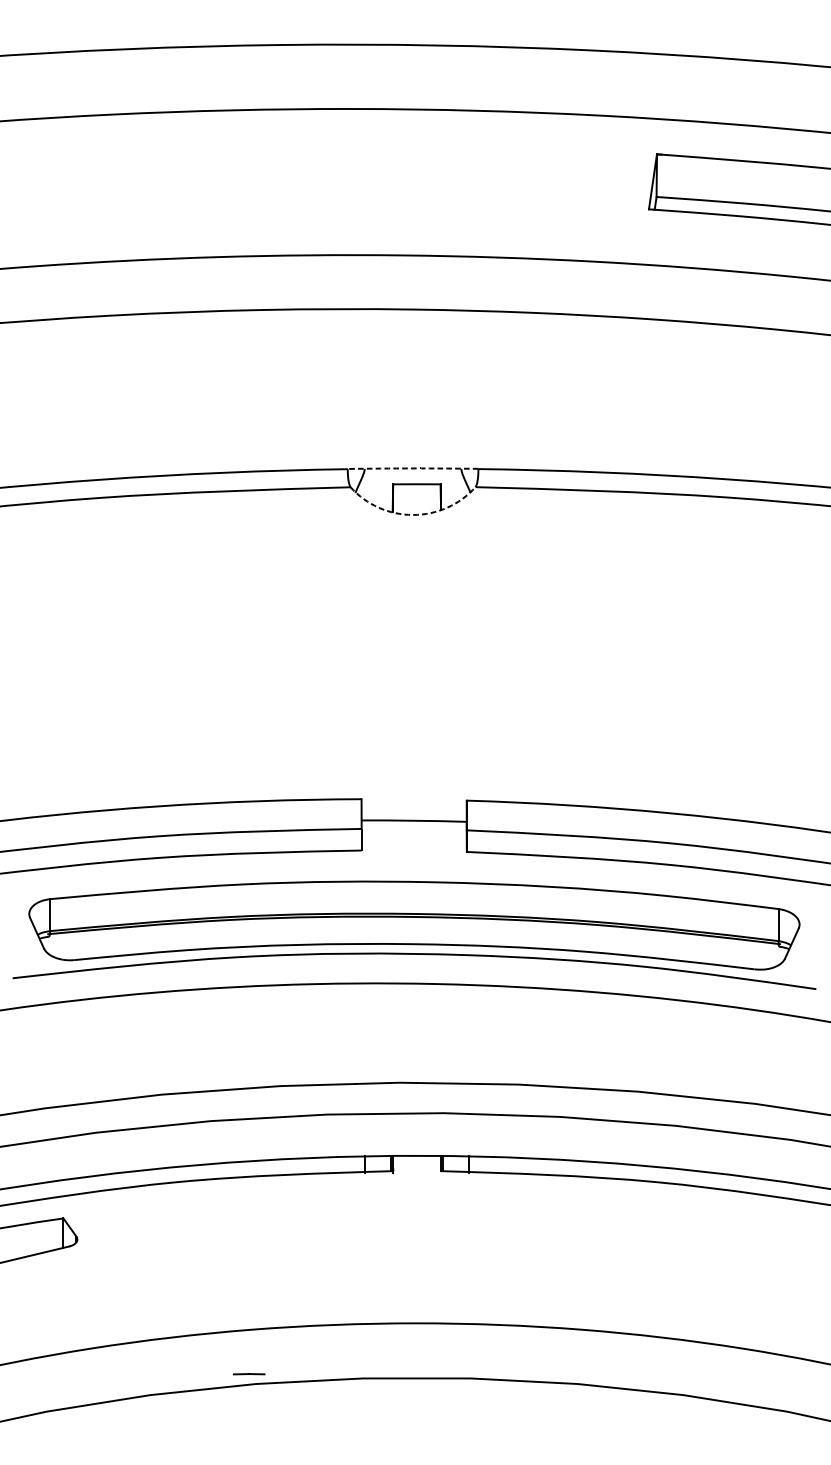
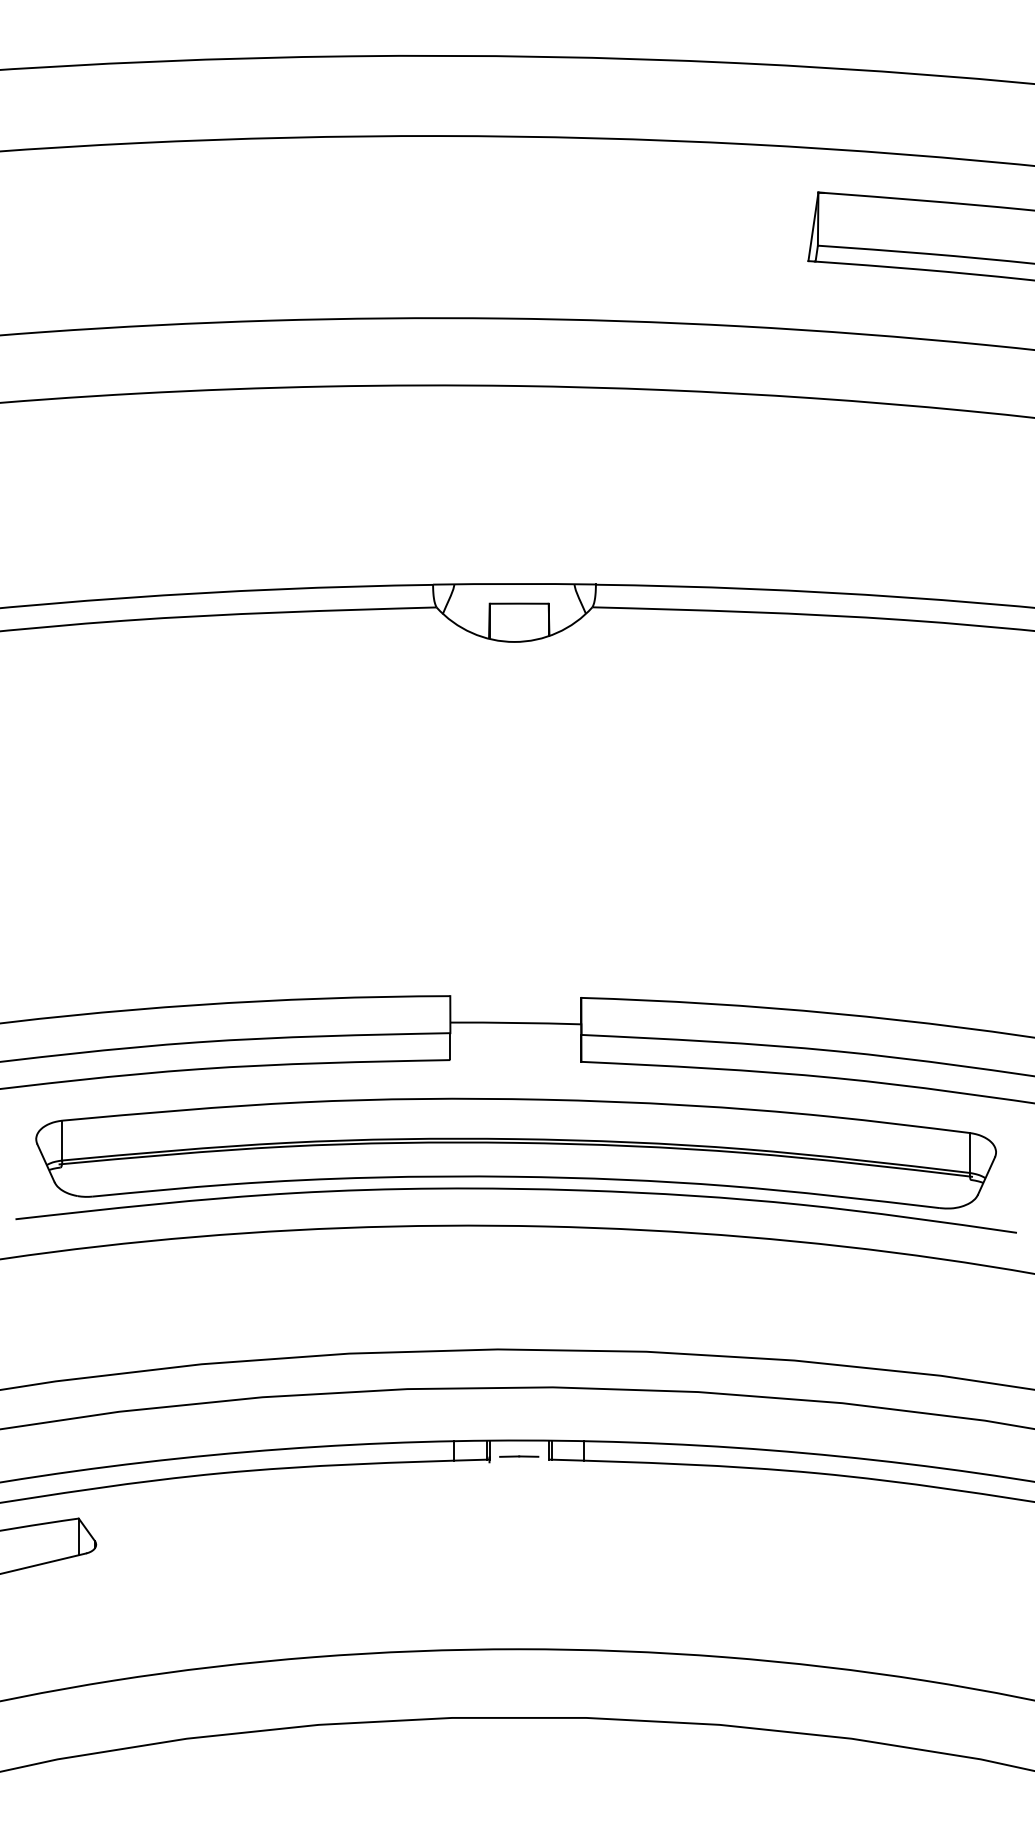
arc: (413, 468) -> (514, 583), dashed -> solid
arc: (413, 514) -> (514, 641), dashed -> solid
line: (249, 1374) -> (519, 1456), moved

